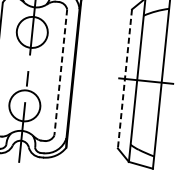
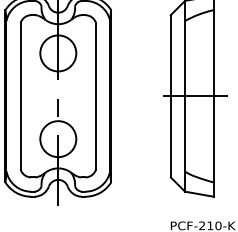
line: (60, 72) -> (95, 96), dashed -> solid
line: (124, 79) -> (170, 96), dashed -> solid

